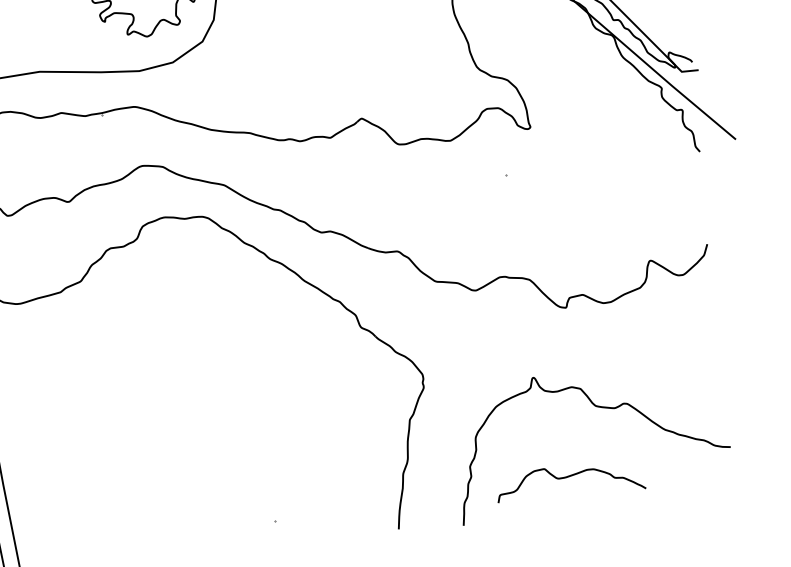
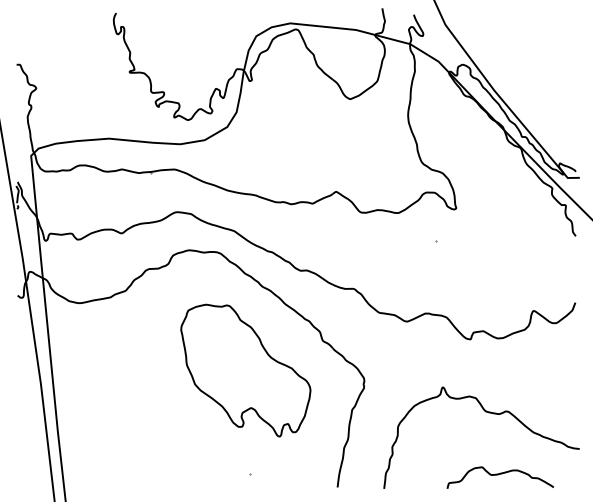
part: (256, 377) -> (245, 370), added
curve: (567, 478) -> (498, 475), moved

